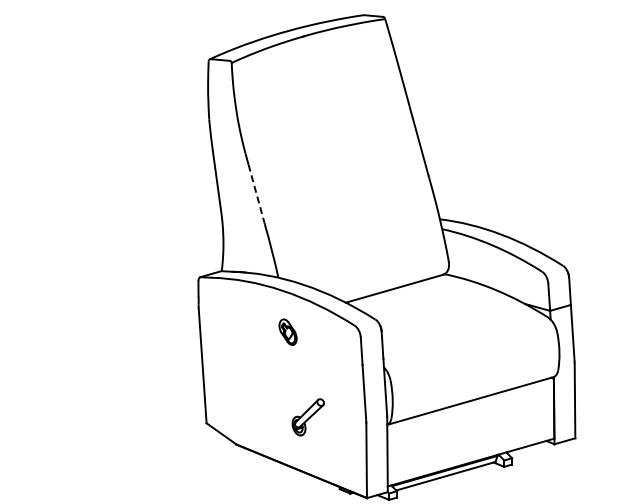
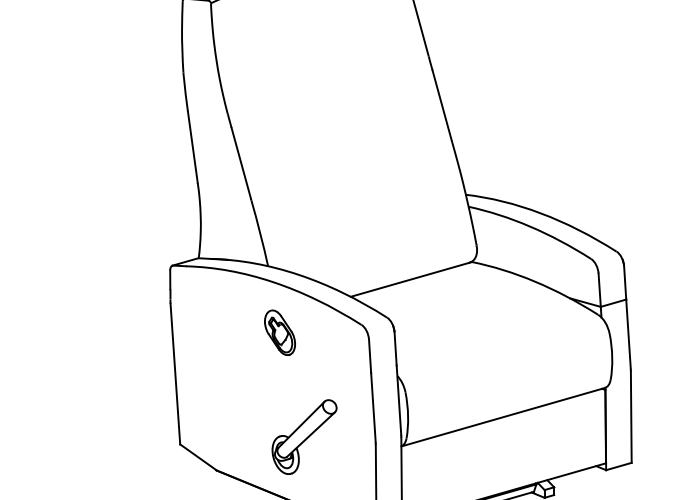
line: (256, 193) -> (241, 163), dashed -> solid
part: (287, 332) -> (279, 333), size x1.43
part: (308, 417) -> (304, 437), size x1.67

